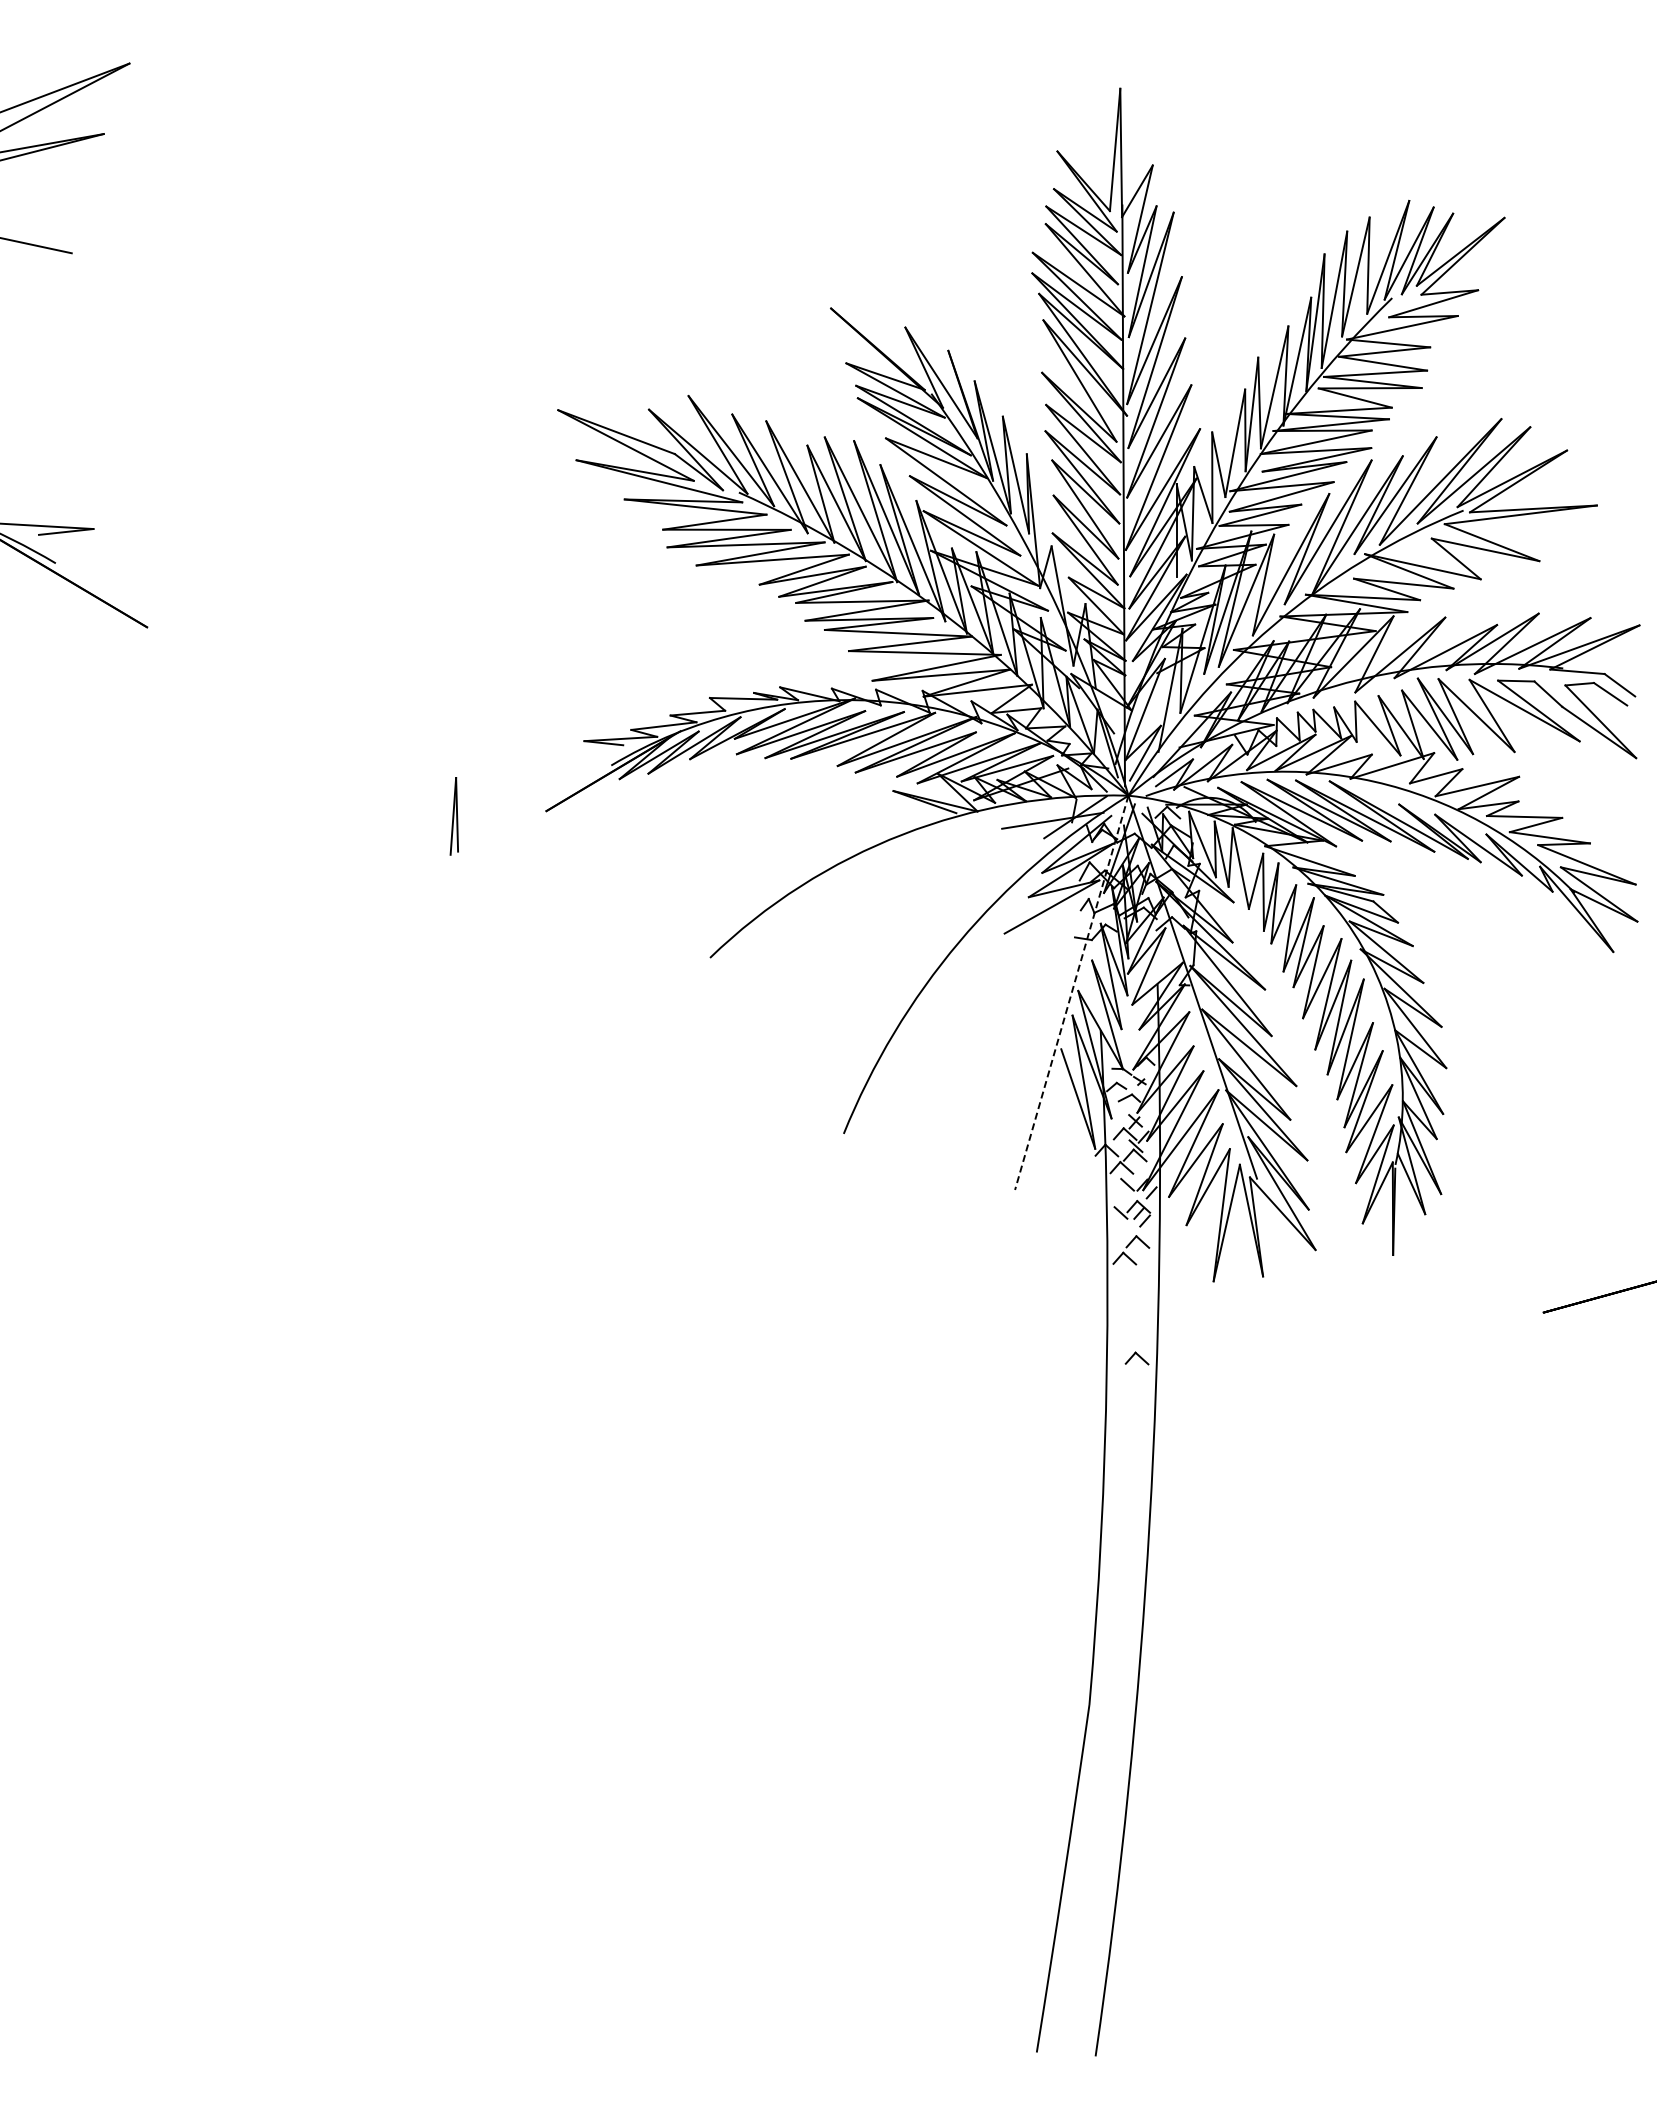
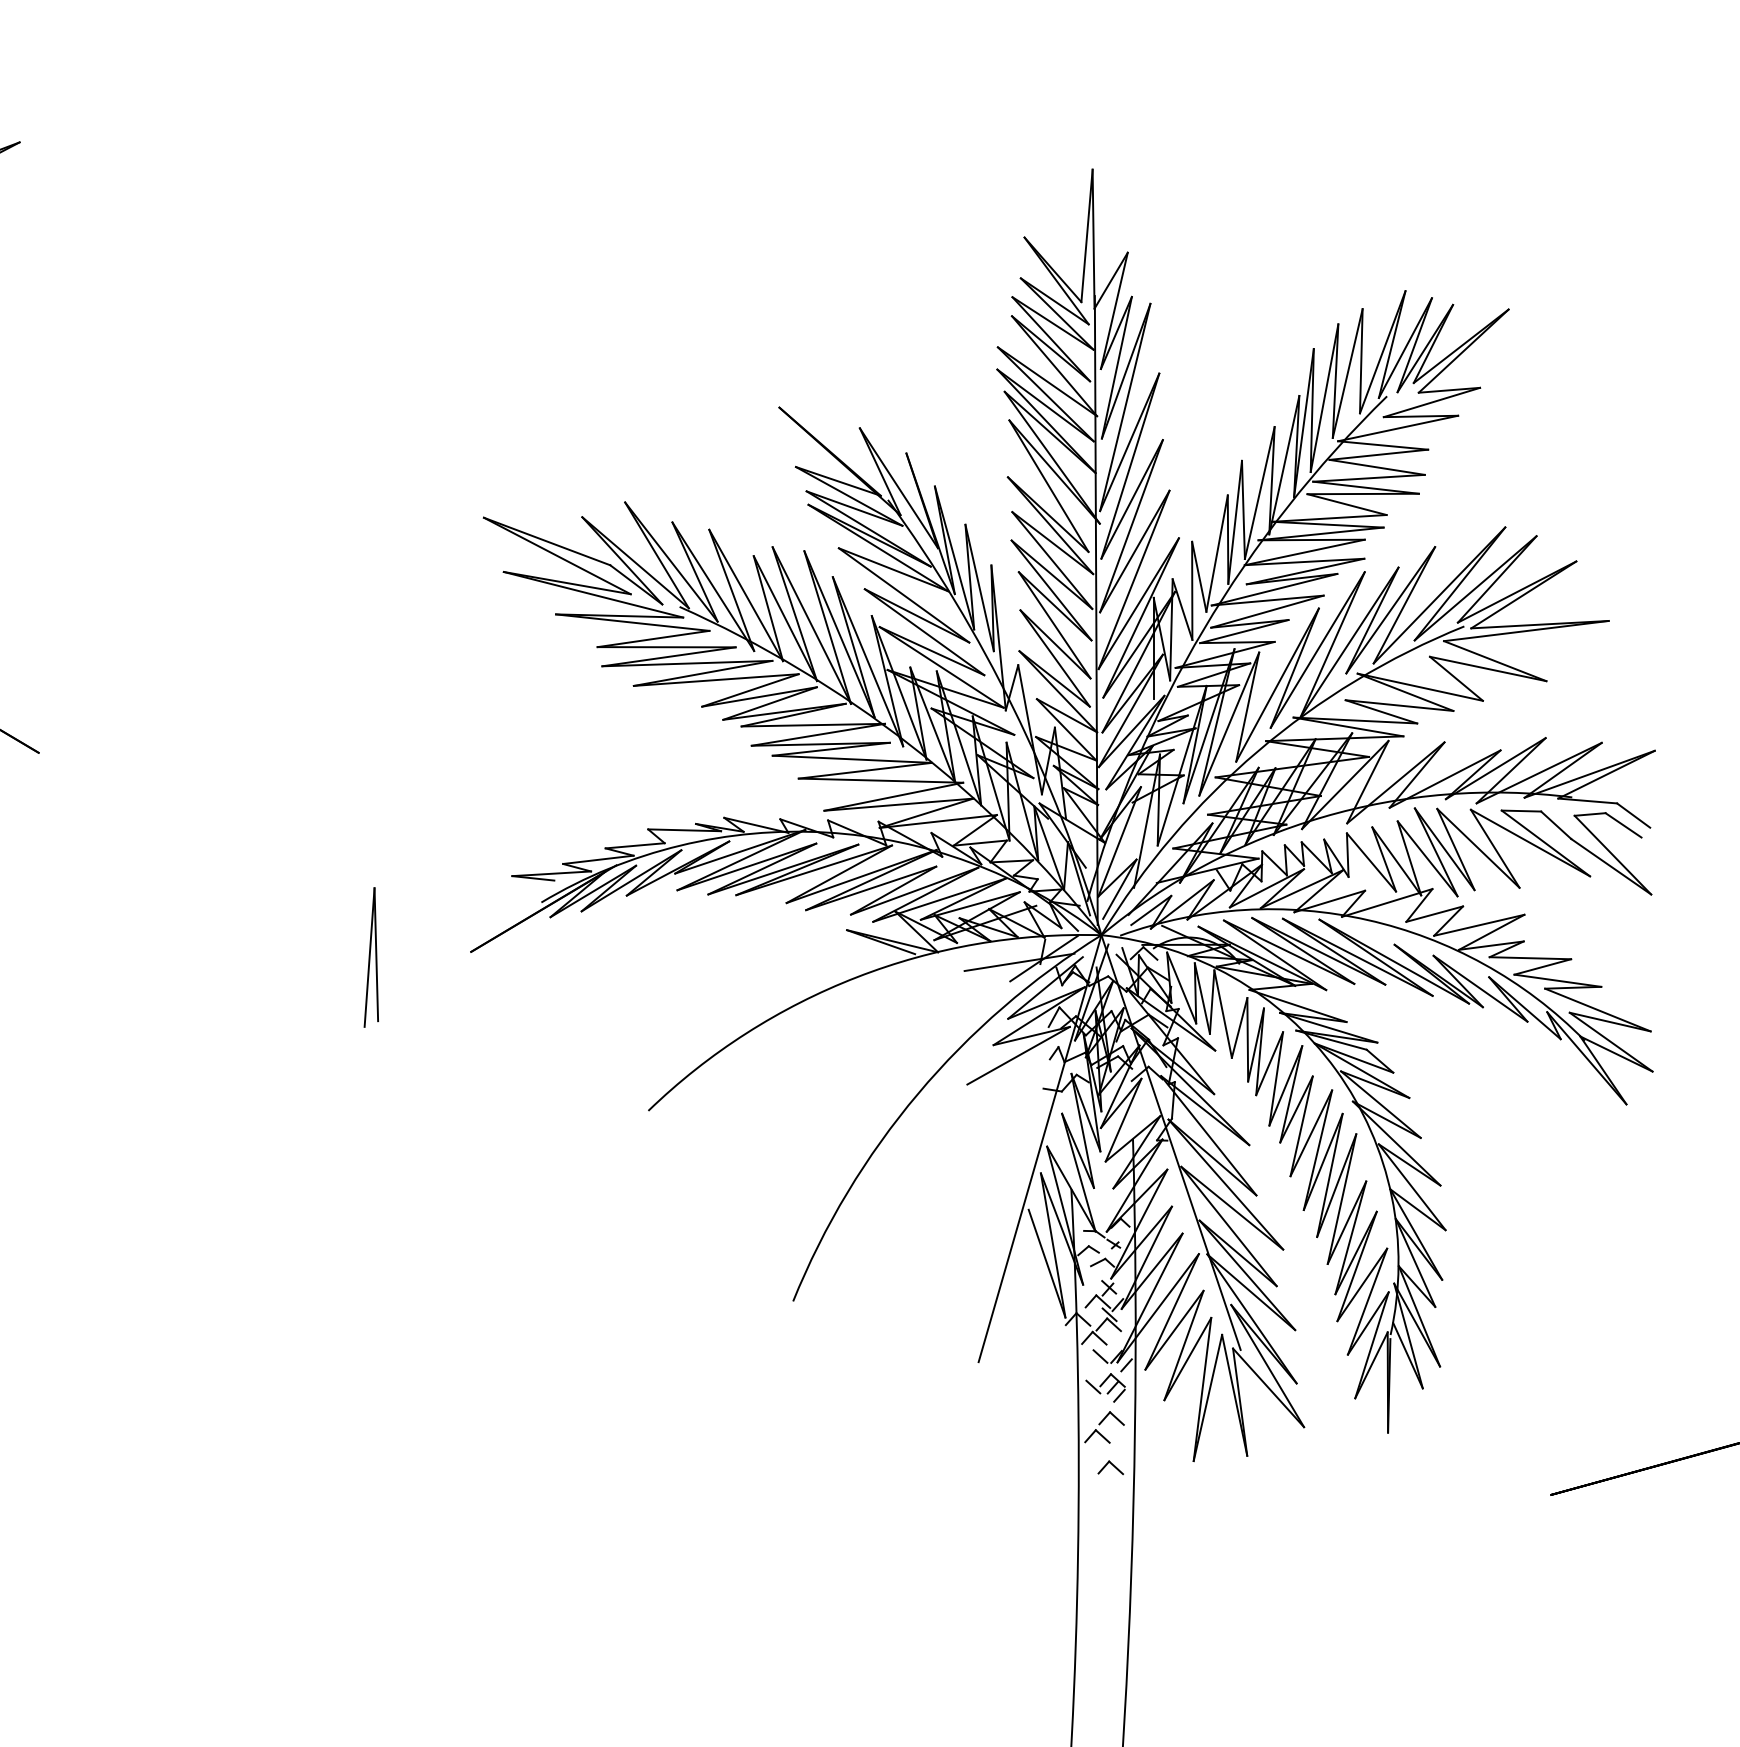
part: (454, 816) -> (371, 957), size x1.67
line: (1071, 993) -> (1039, 1149), dashed -> solid
part: (1136, 1358) -> (1110, 1467), moved

